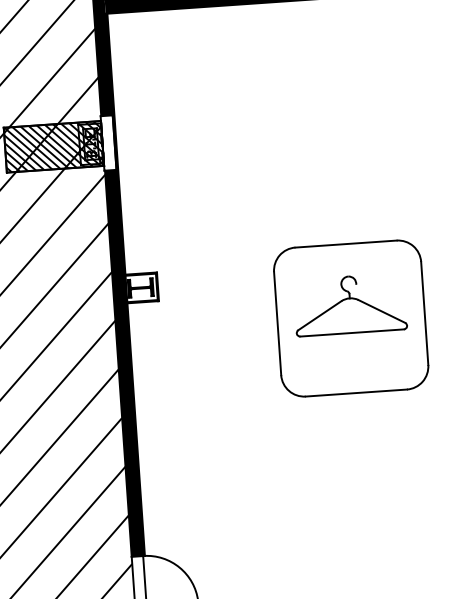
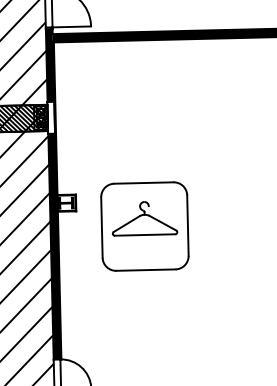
part: (350, 318) -> (144, 226), moved

